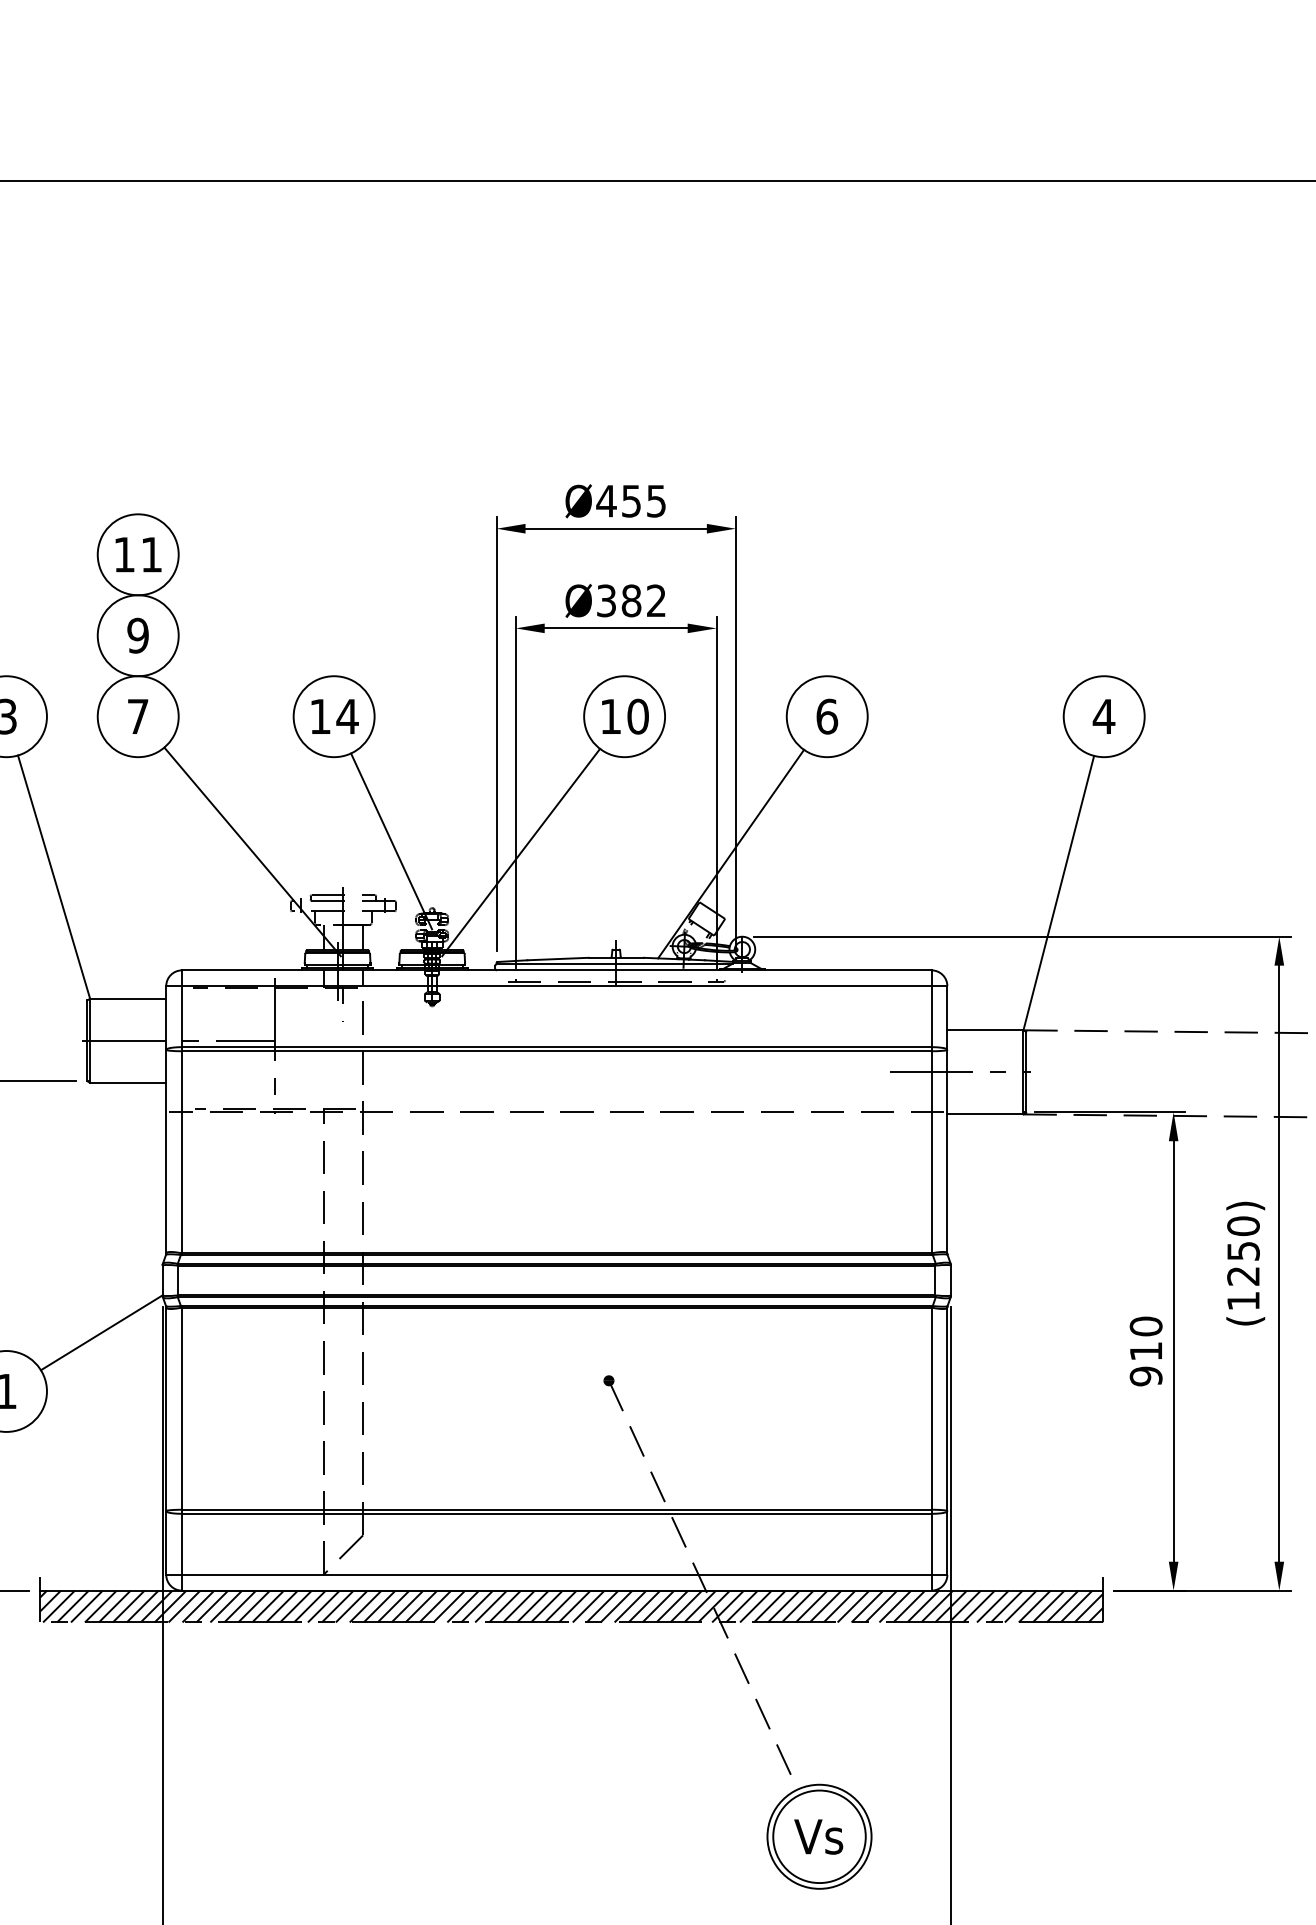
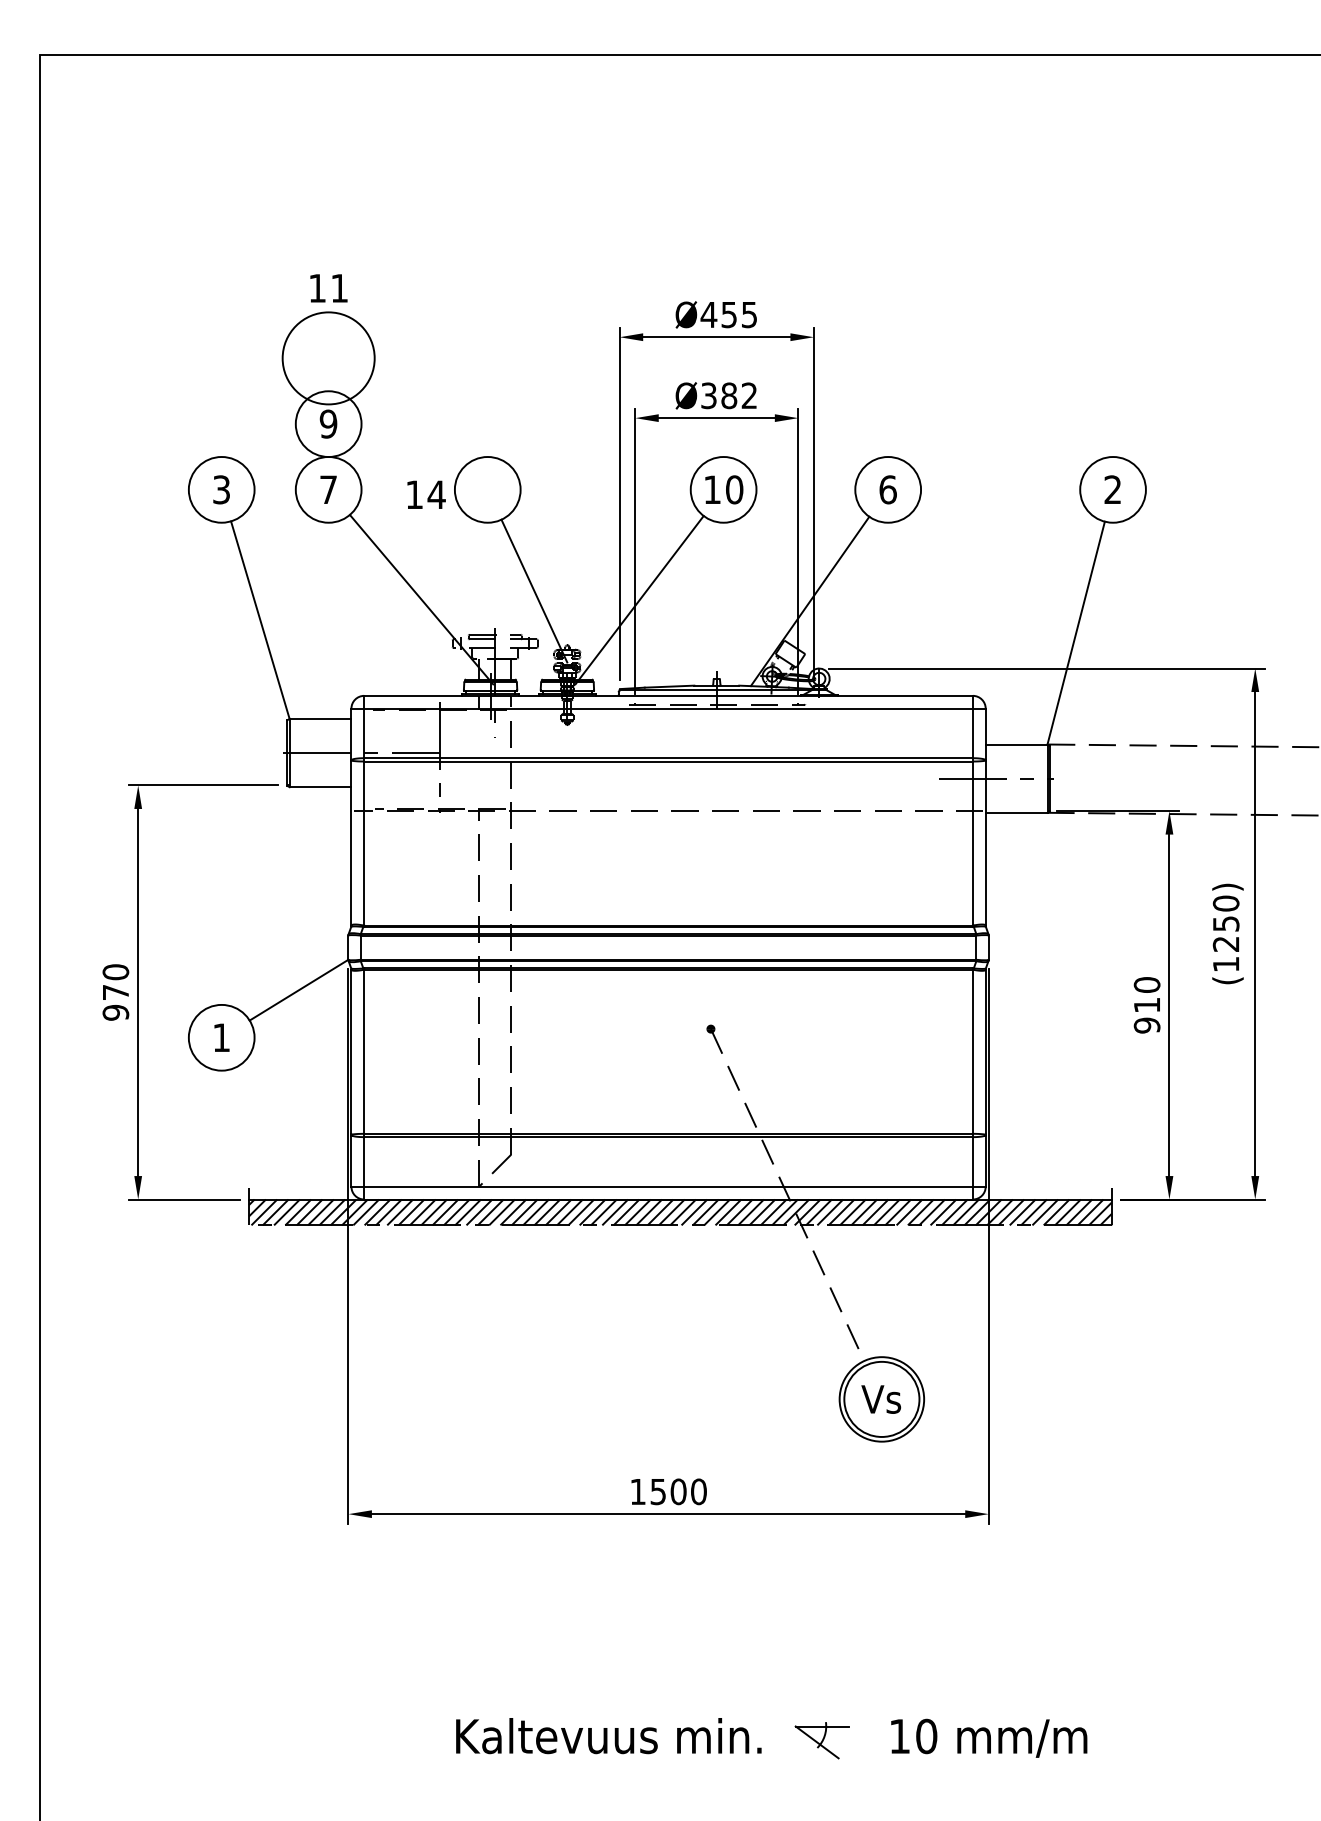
circle: (138, 554) -> (328, 358), size x1.4
text: (138, 554) -> (328, 288), moved
text: (335, 716) -> (426, 494), moved
text: (1103, 716) -> (1112, 489), 4 -> 2

